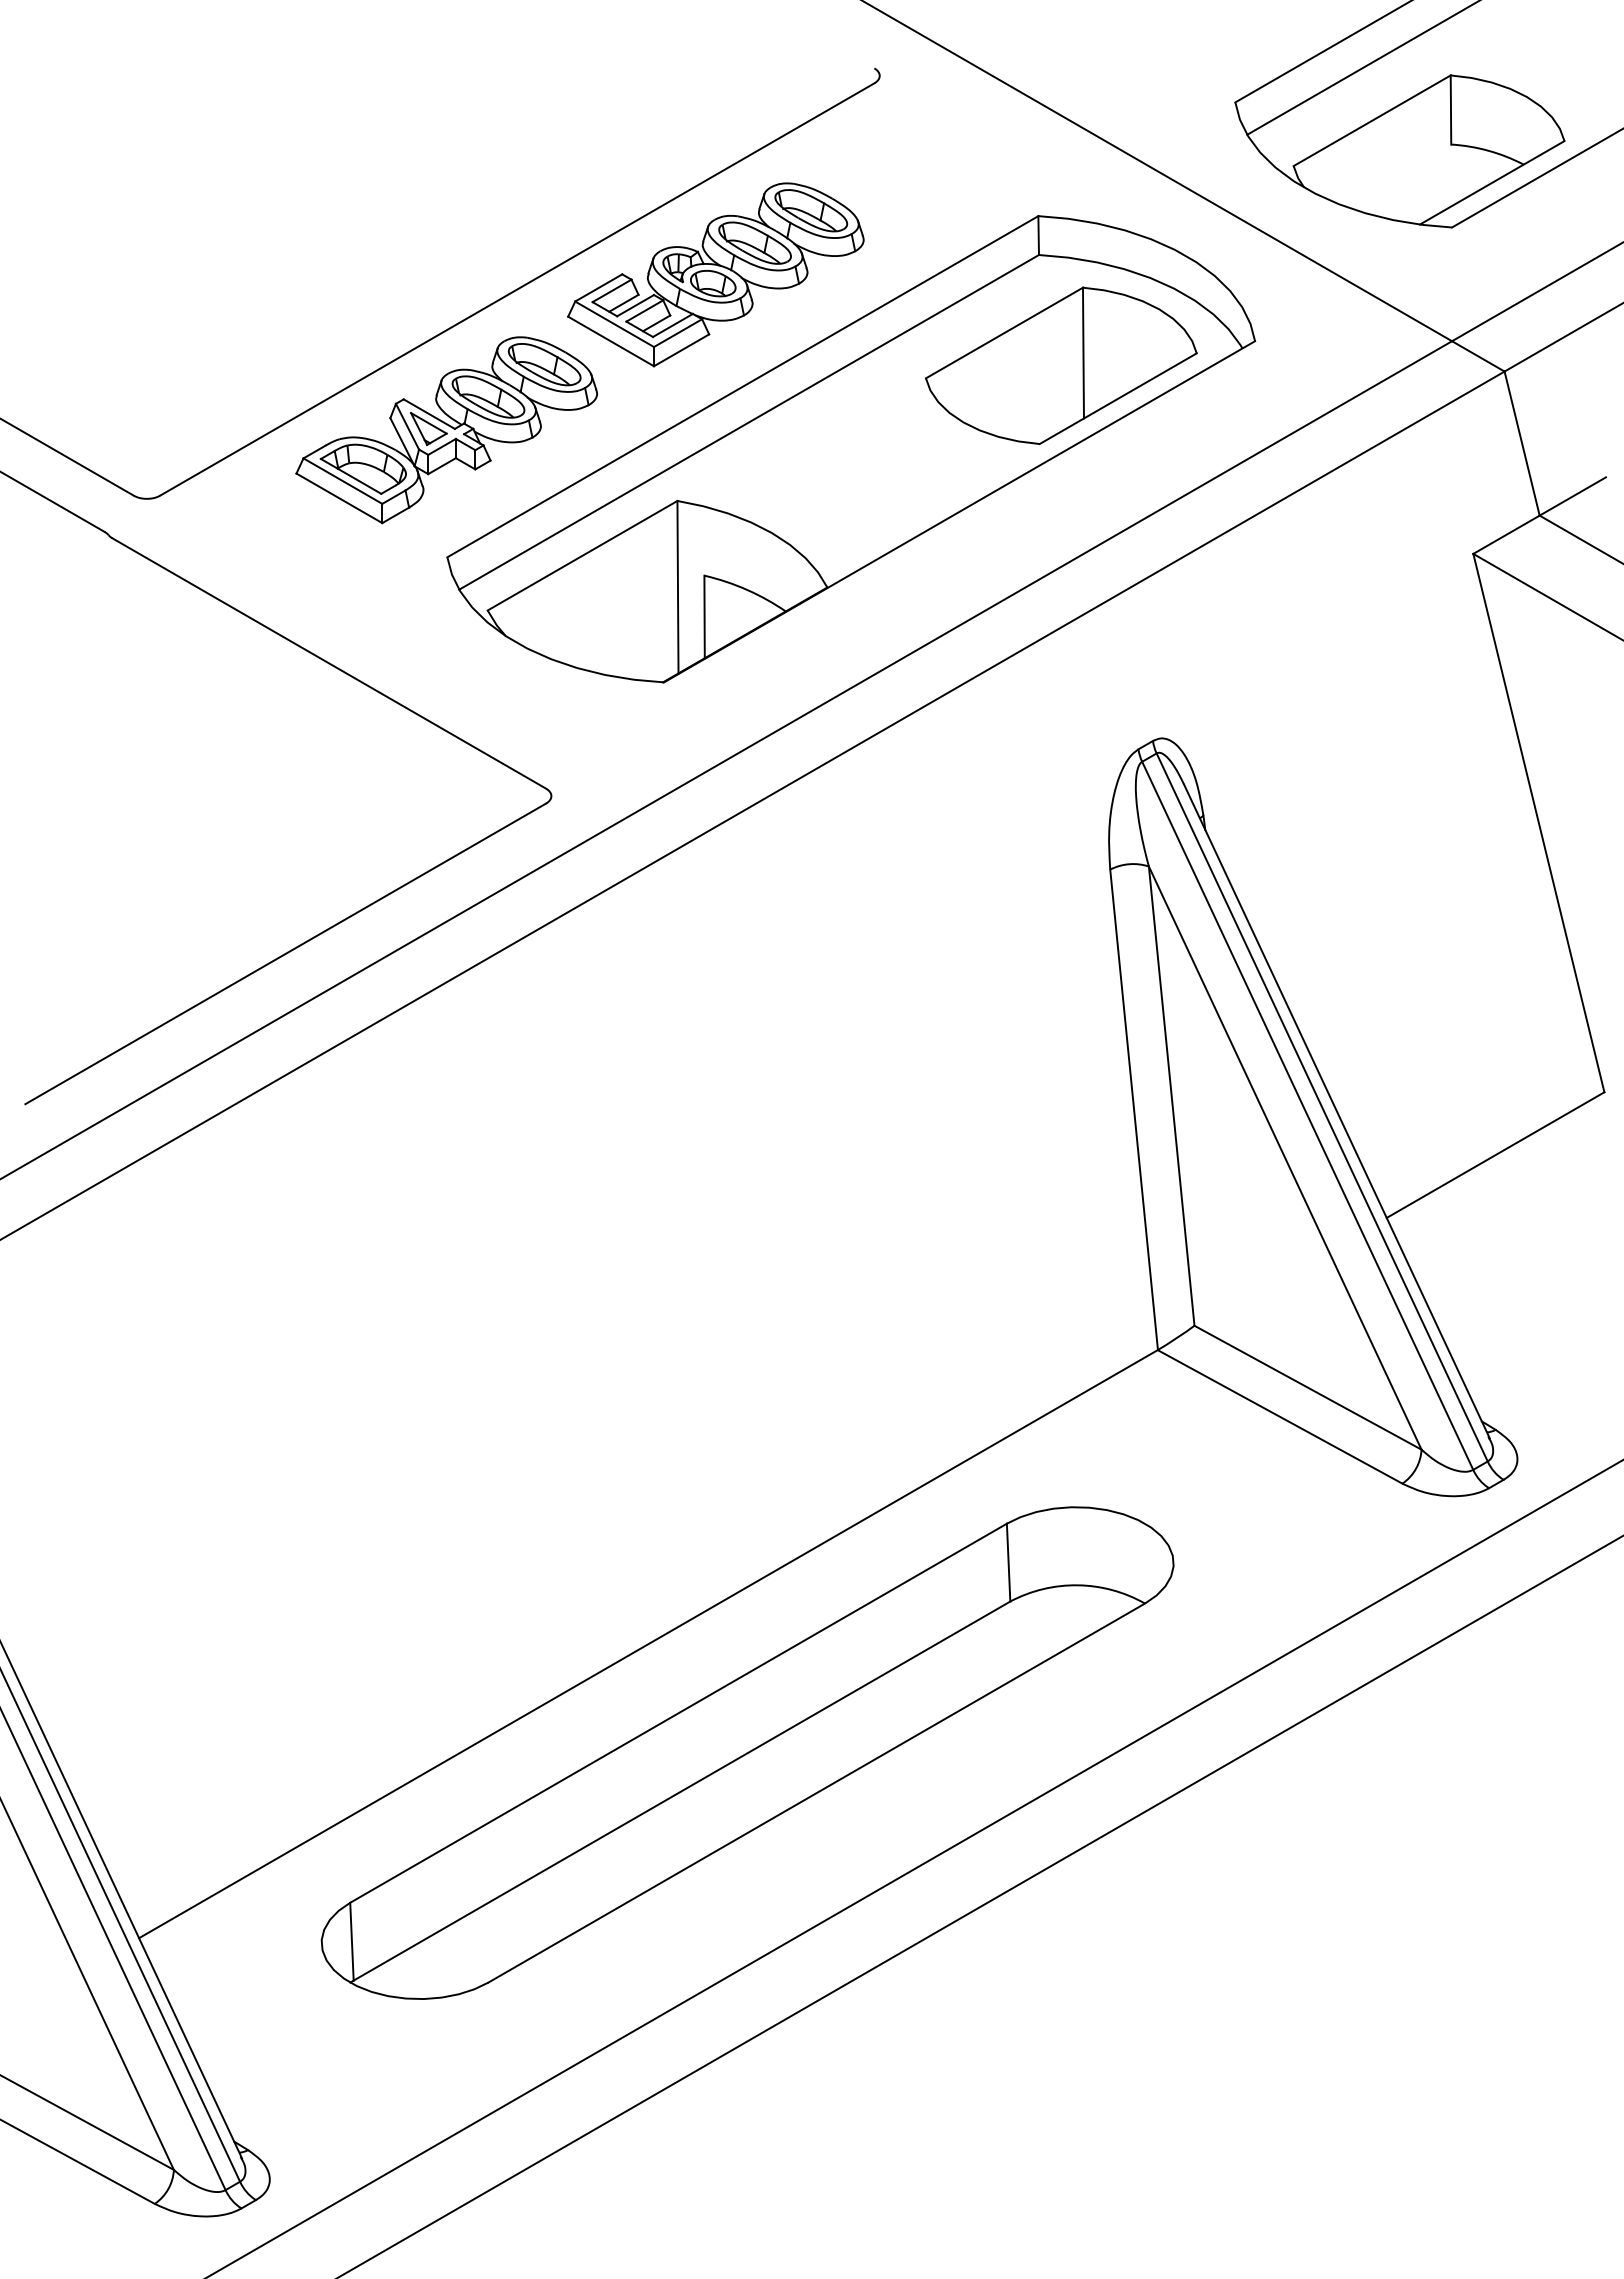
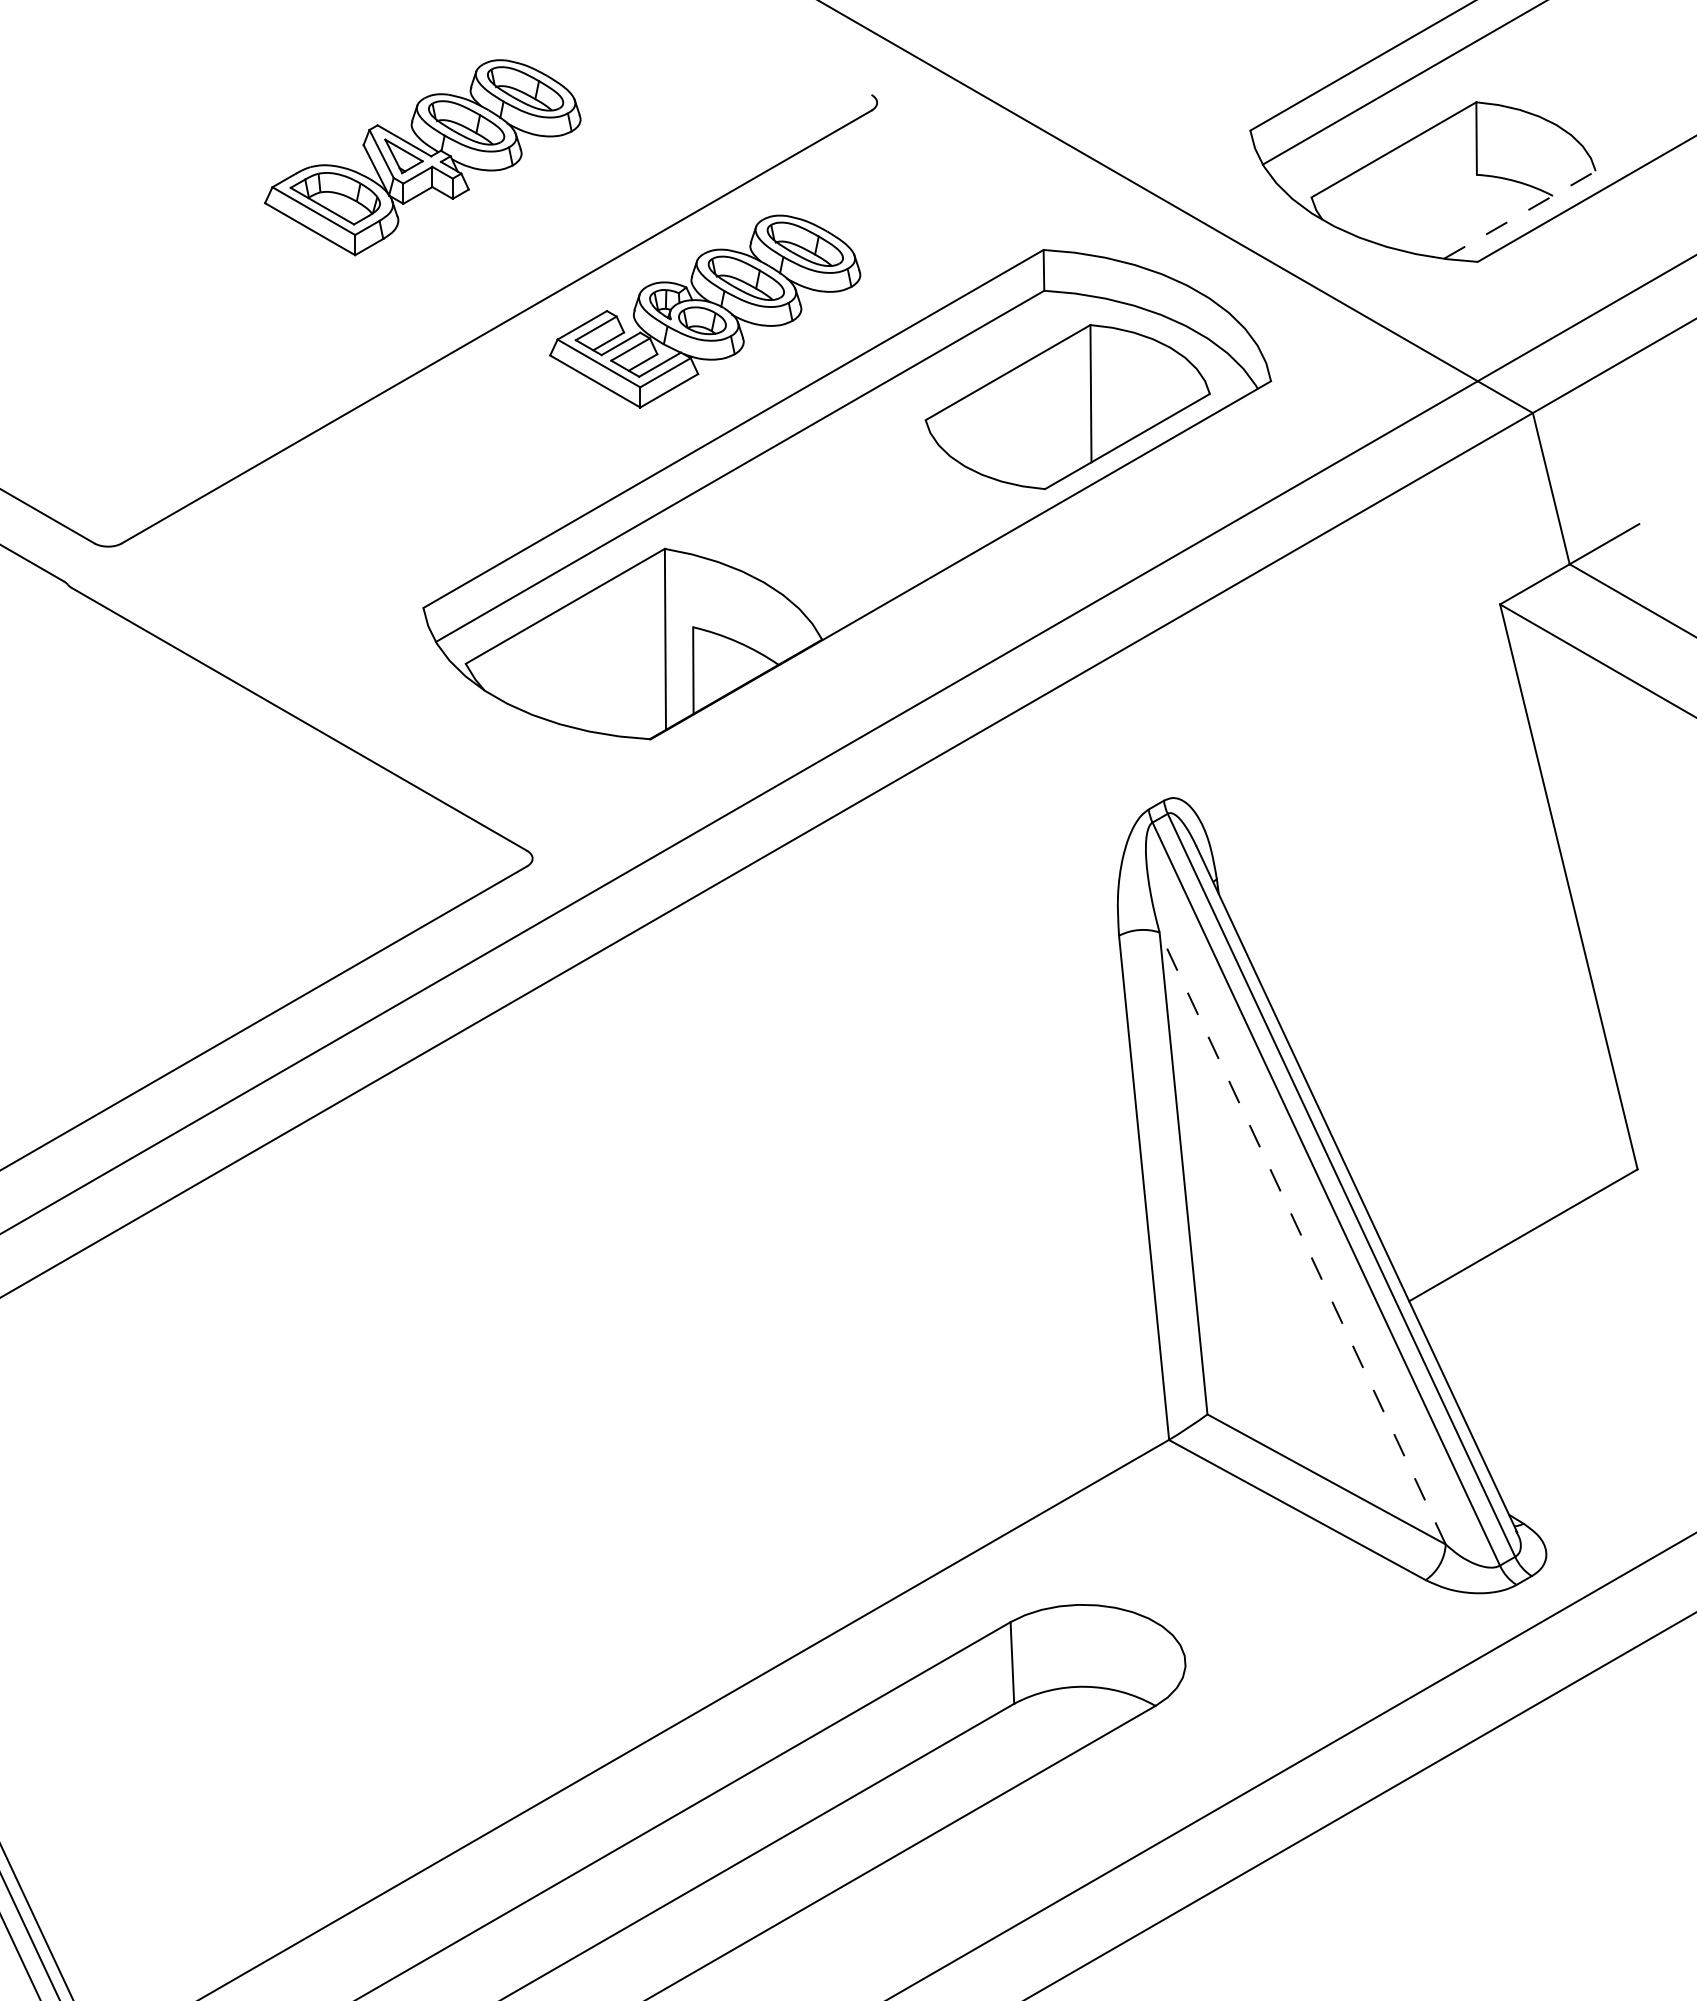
line: (1492, 182) -> (1520, 214), solid -> dashed
part: (446, 430) -> (422, 158), moved
line: (1285, 1158) -> (1302, 1238), solid -> dashed

